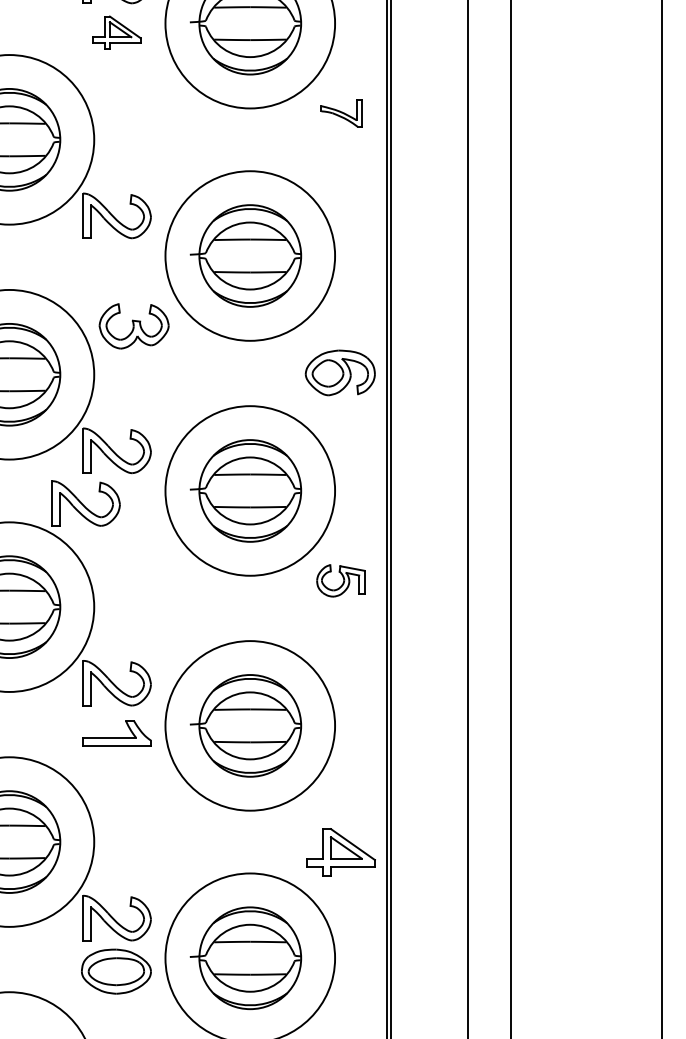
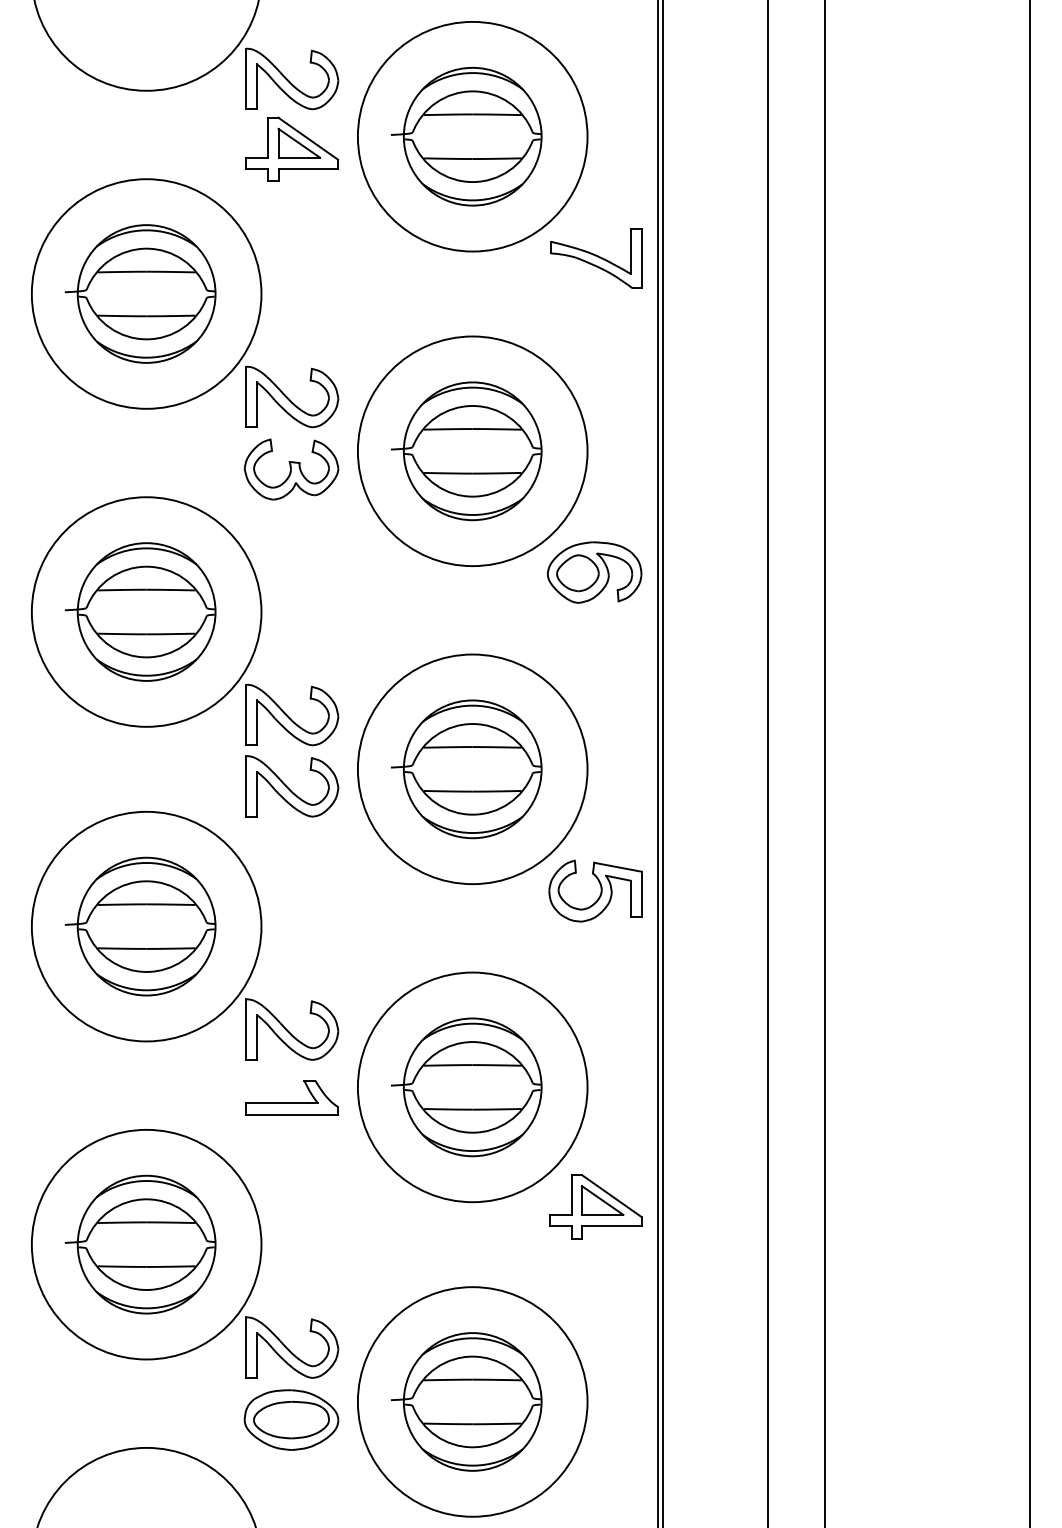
part: (117, 32) -> (292, 148), size x1.43
part: (341, 113) -> (596, 258), size x1.67
part: (134, 326) -> (291, 469), moved
part: (340, 372) -> (594, 572), moved
part: (86, 503) -> (292, 786), moved
part: (340, 580) -> (595, 890), size x1.43
part: (340, 852) -> (595, 1206), moved

